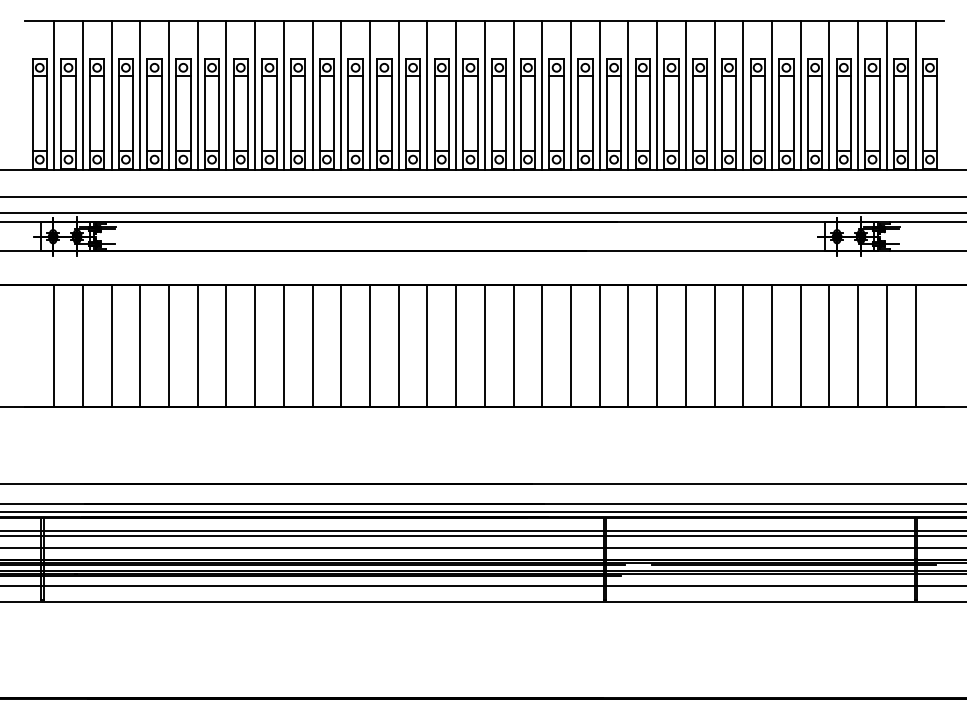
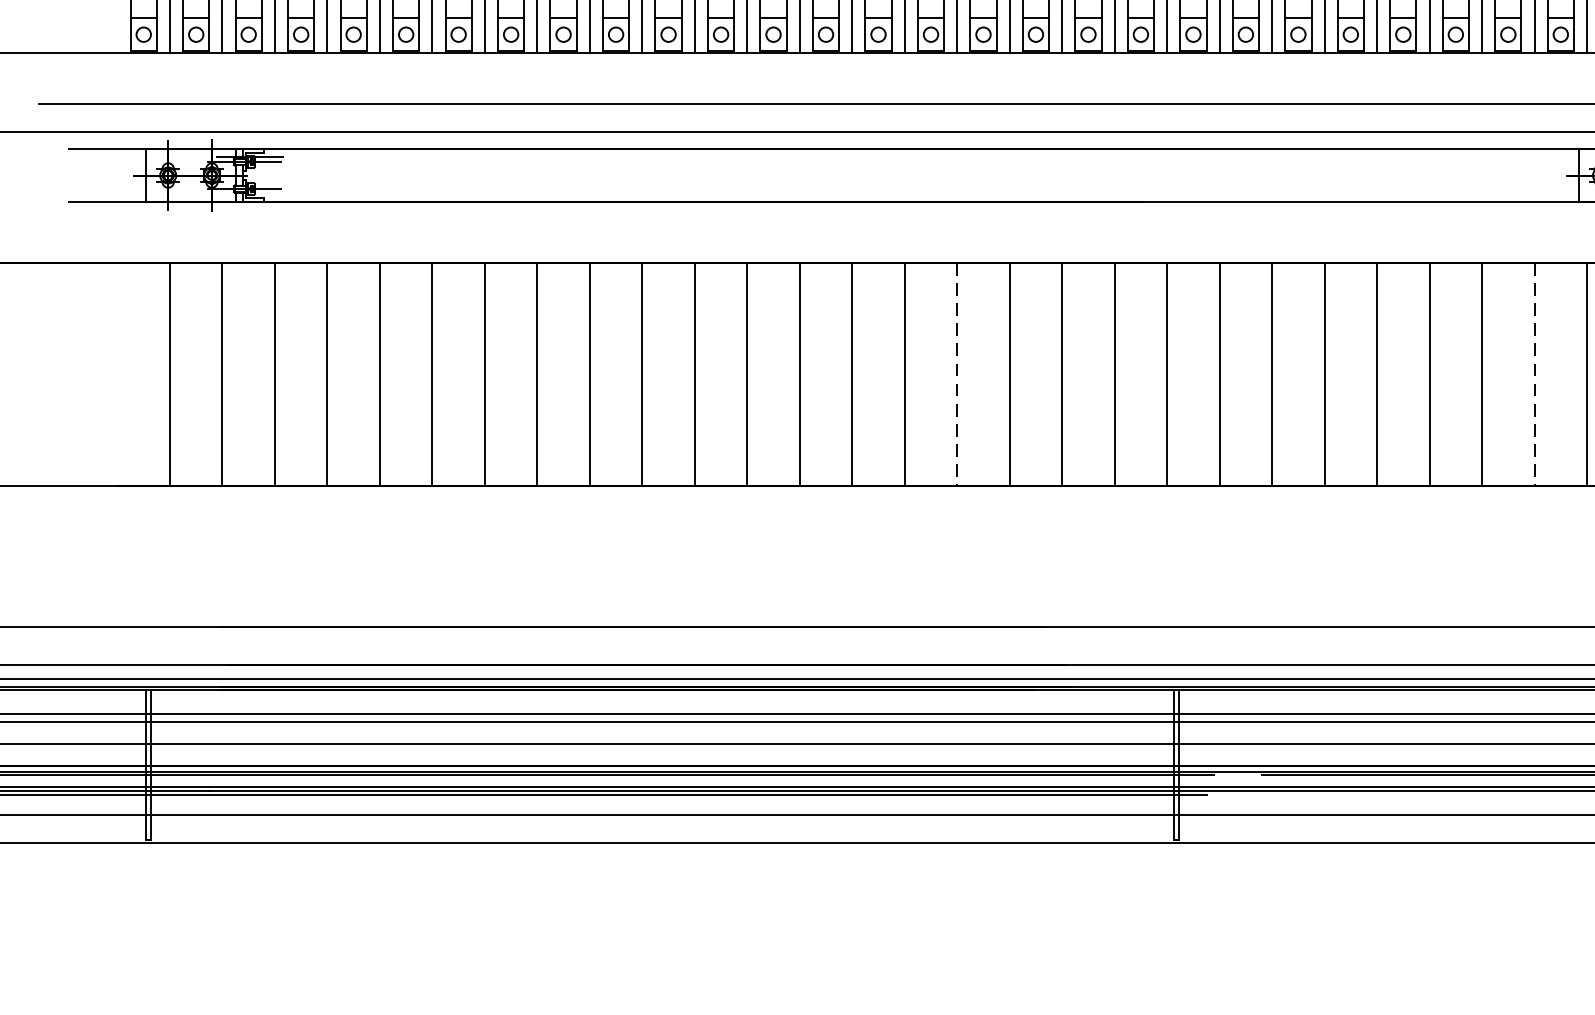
line: (484, 346) -> (956, 376), solid -> dashed
line: (800, 346) -> (1534, 376), solid -> dashed

